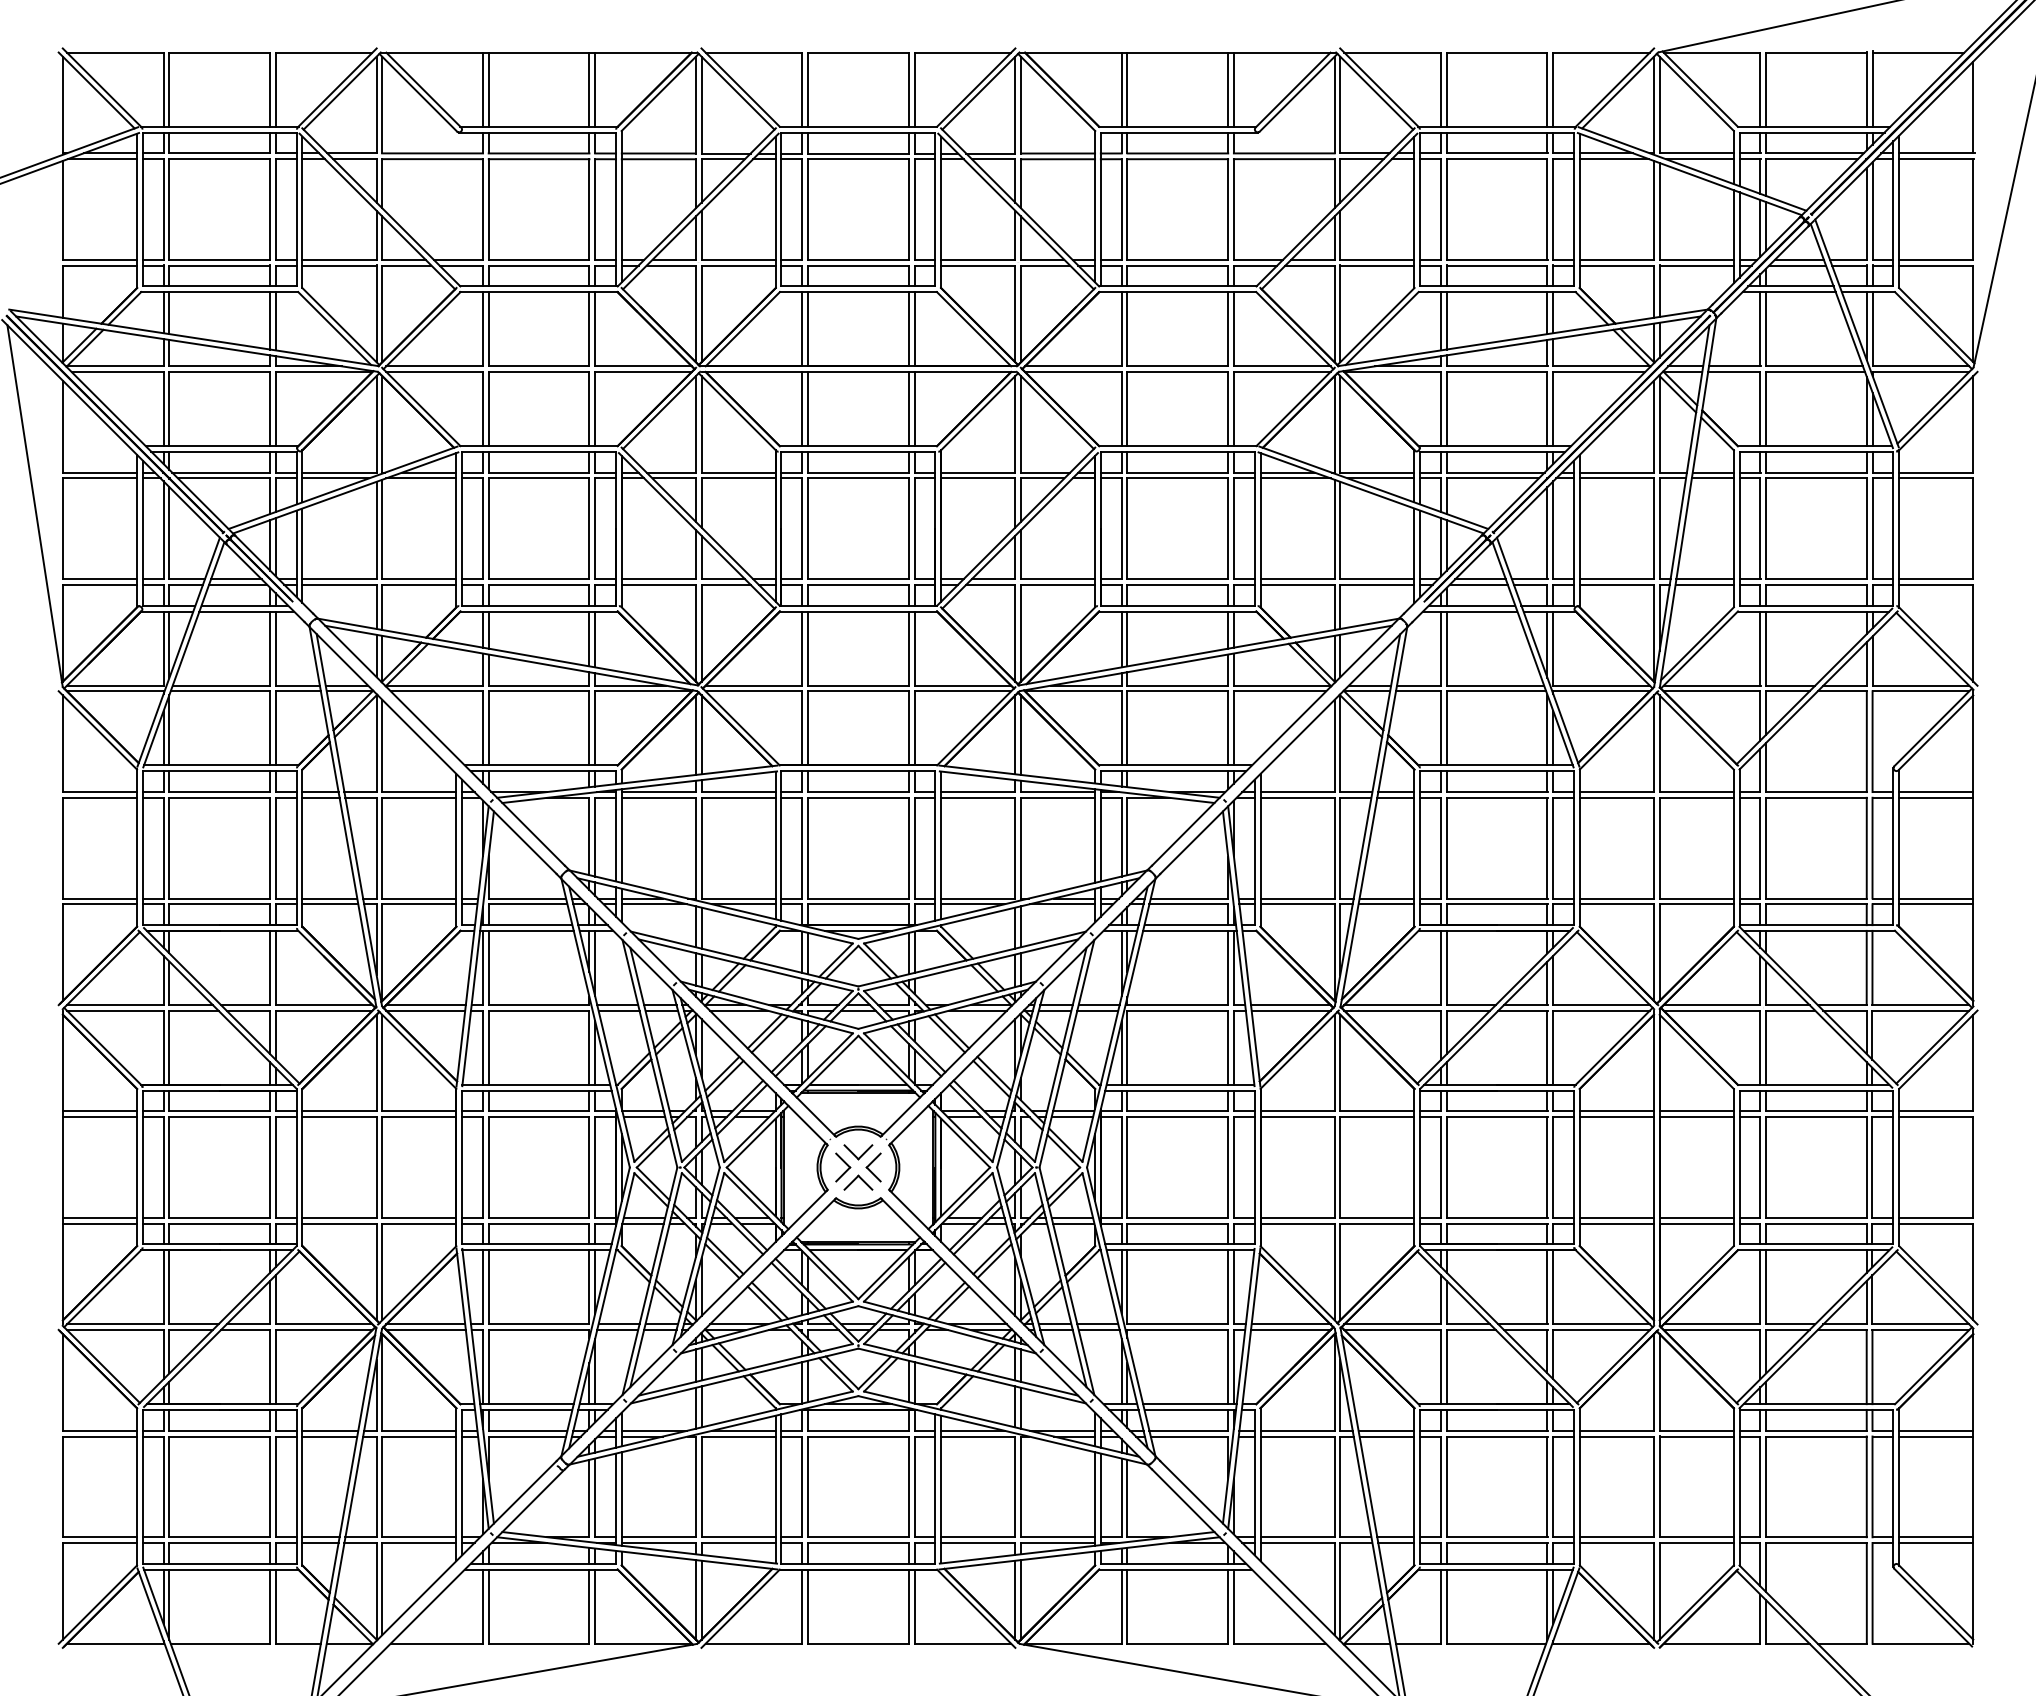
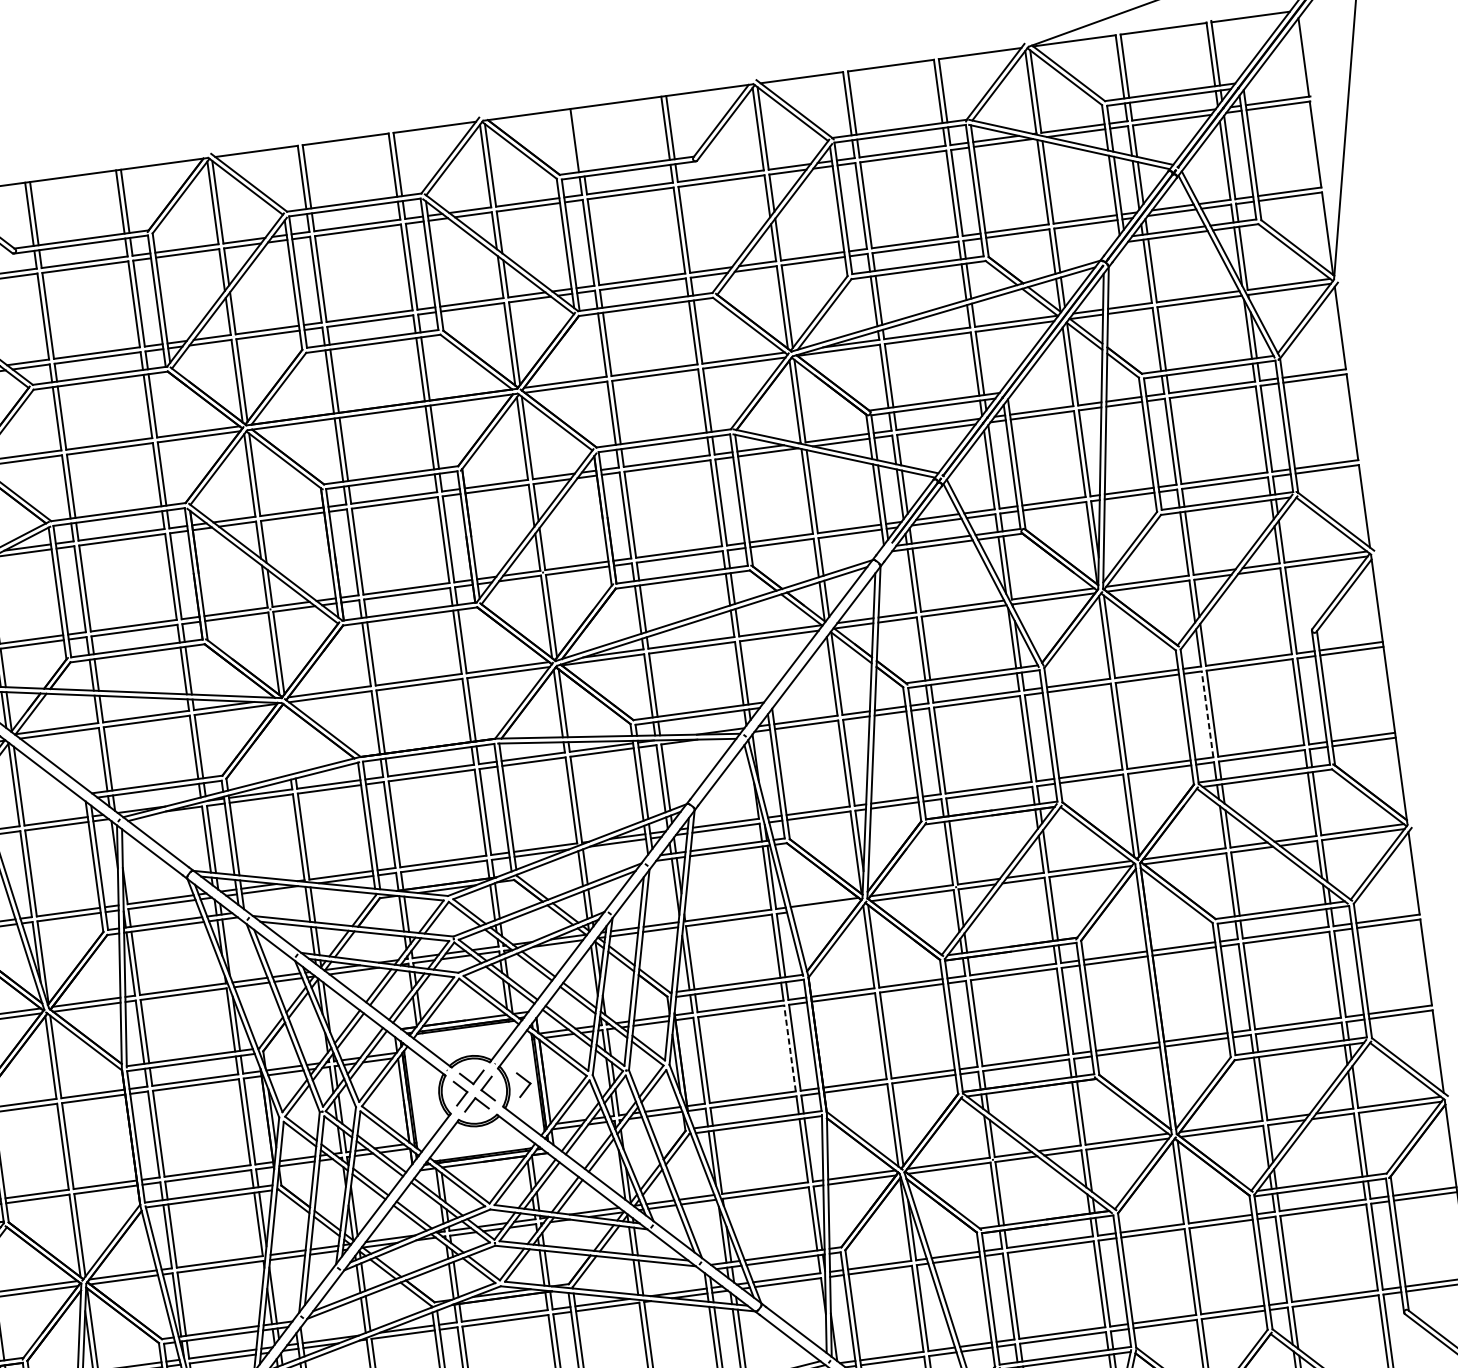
line: (1127, 89) -> (579, 139), removed
line: (695, 734) -> (285, 740), removed
line: (701, 734) -> (290, 739), removed
line: (1760, 847) -> (1207, 713), solid -> dashed
line: (1290, 1010) -> (825, 907), removed
part: (917, 1167) -> (524, 1084), added
line: (1228, 1167) -> (790, 1048), solid -> dashed

